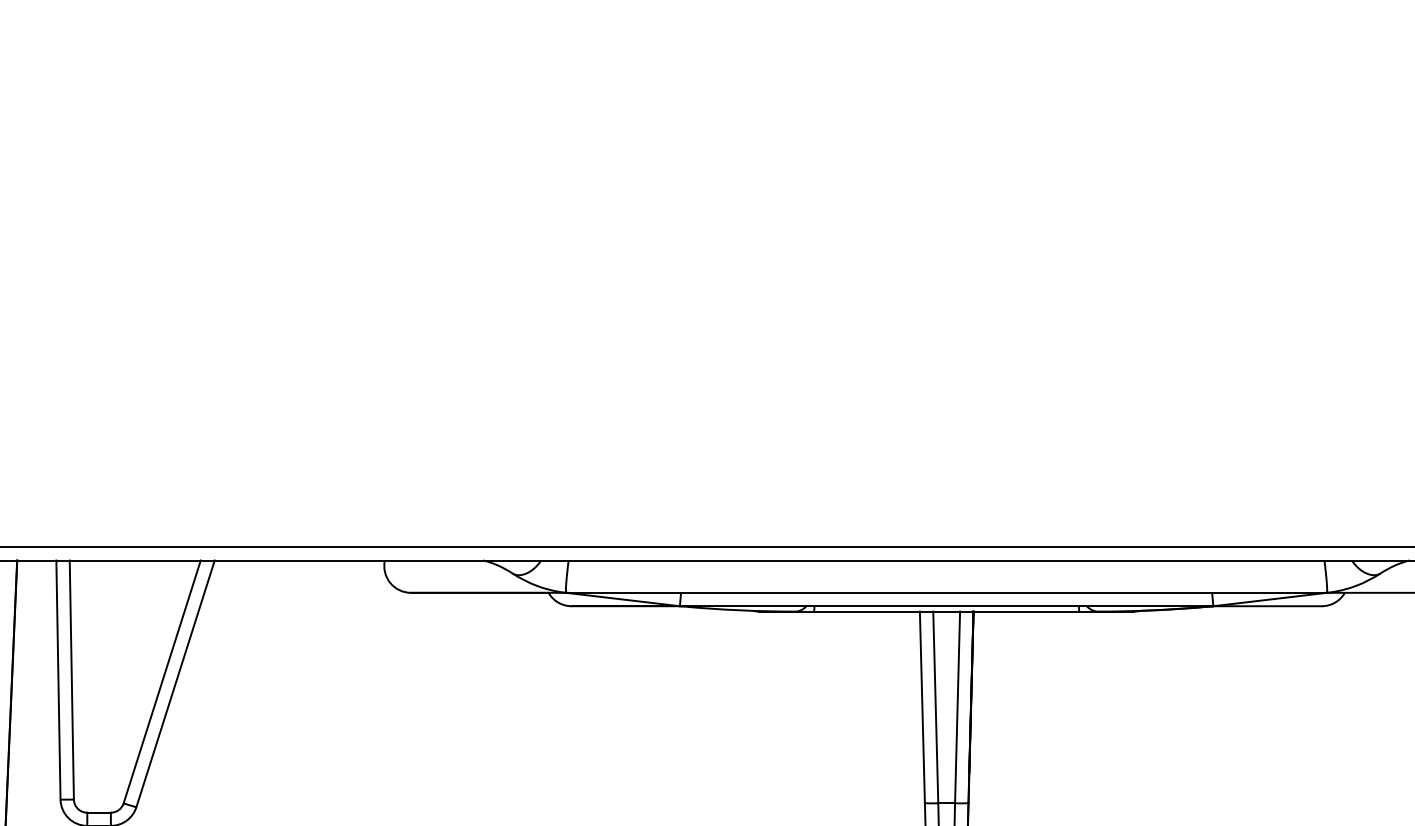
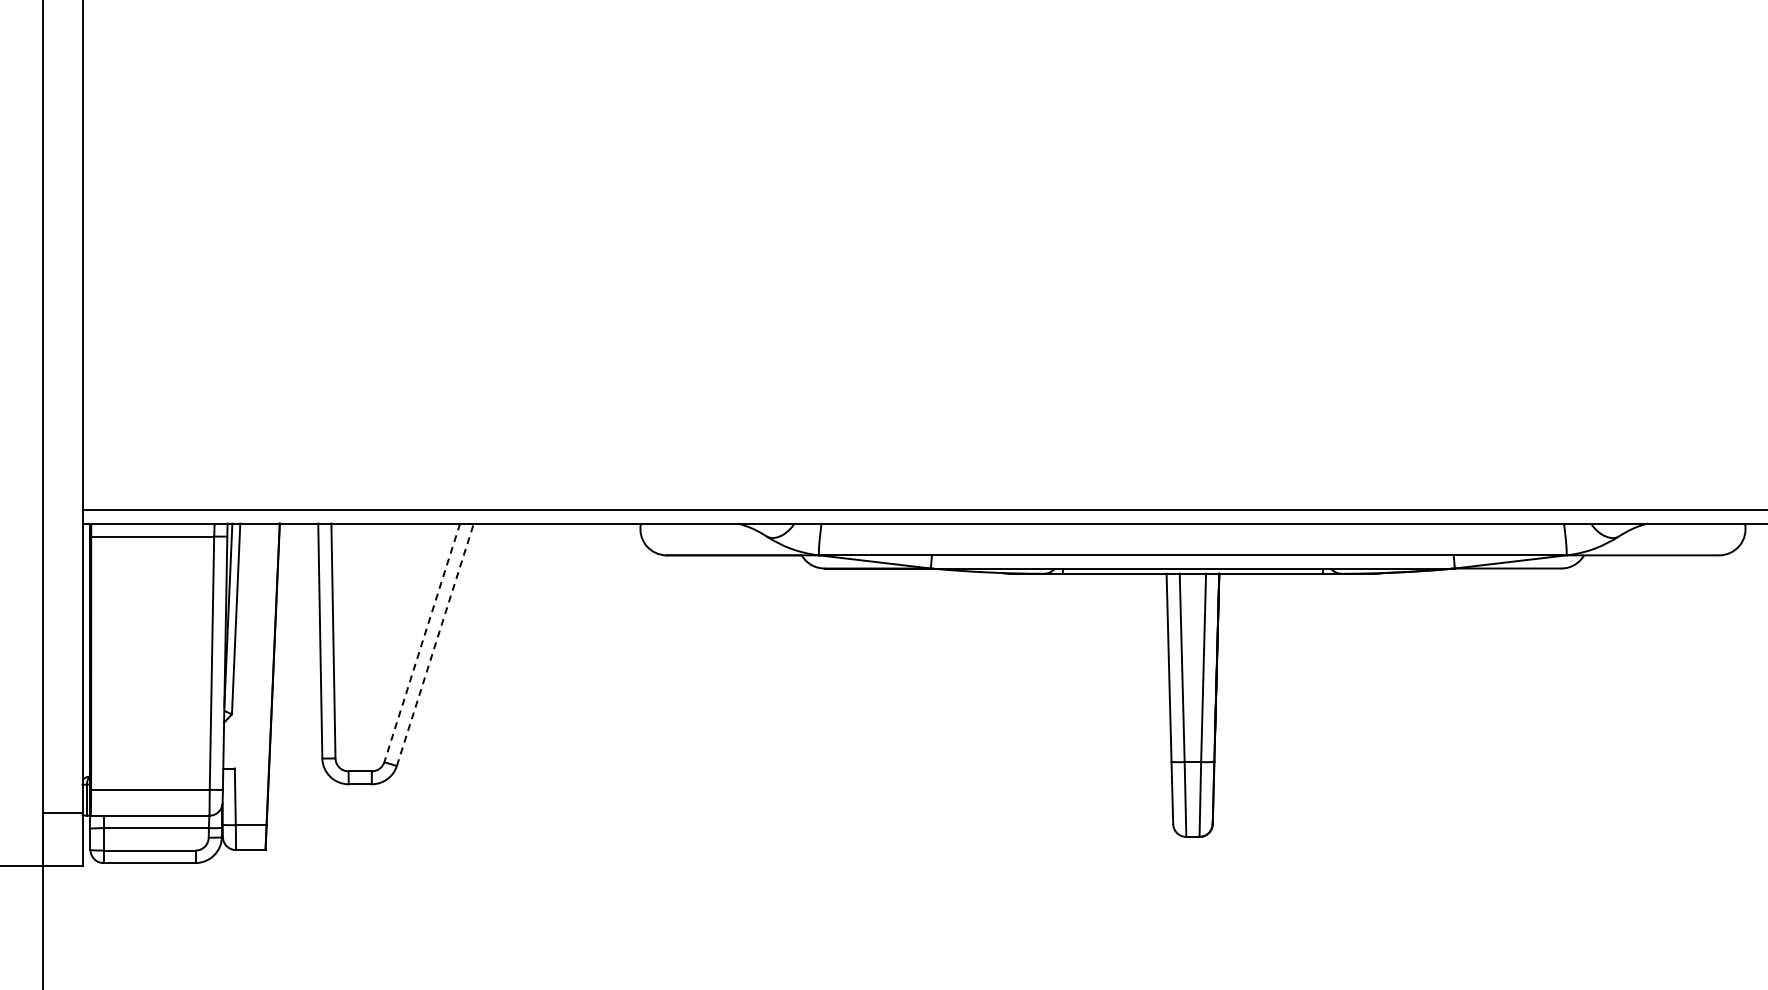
line: (162, 682) -> (422, 643), solid -> dashed
line: (175, 683) -> (435, 644), solid -> dashed

